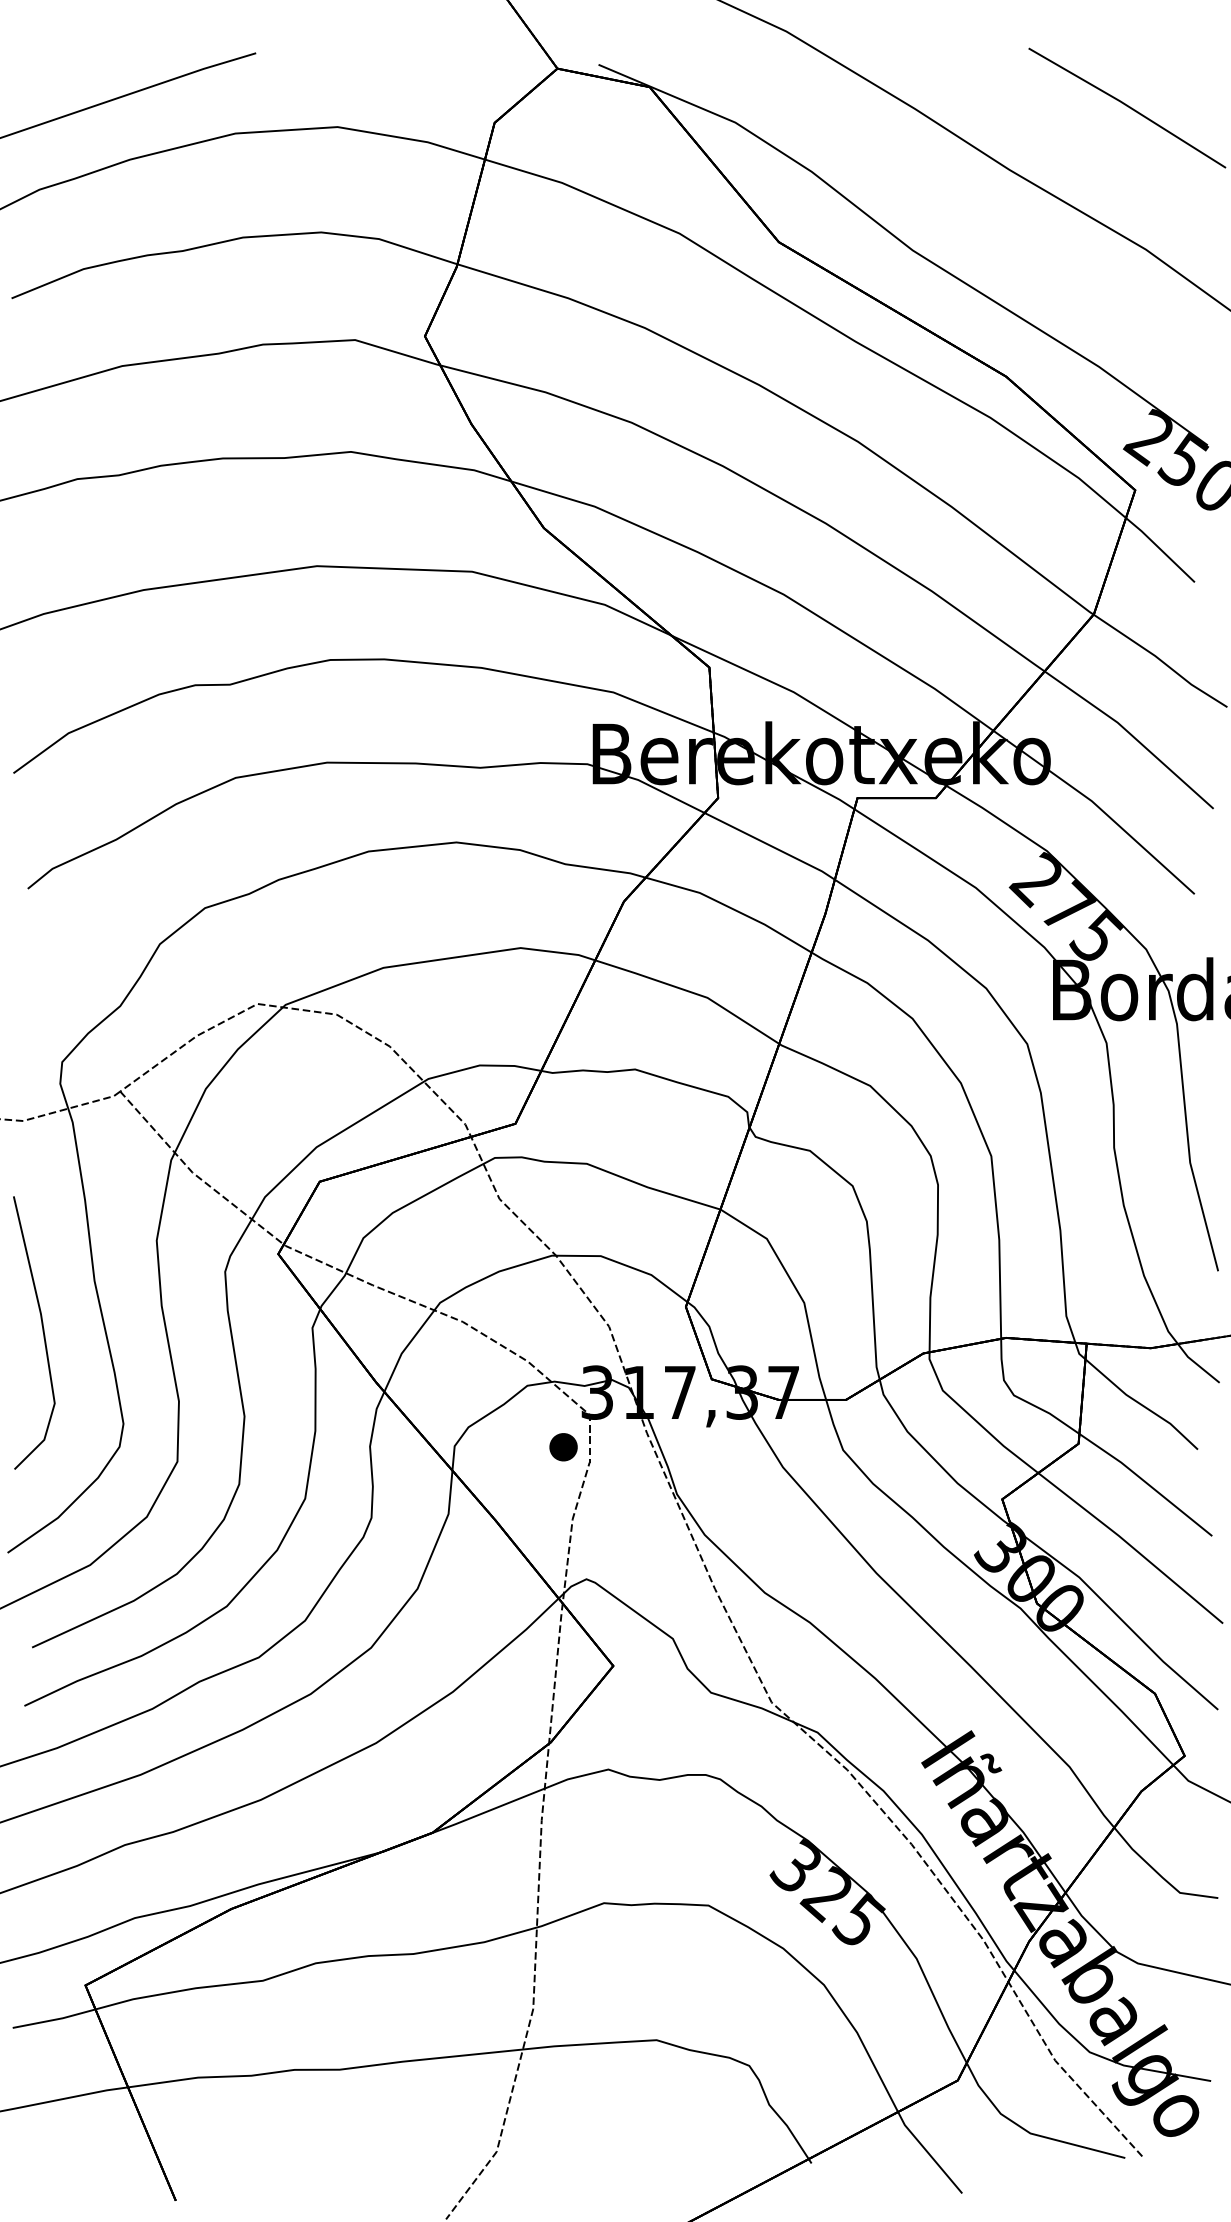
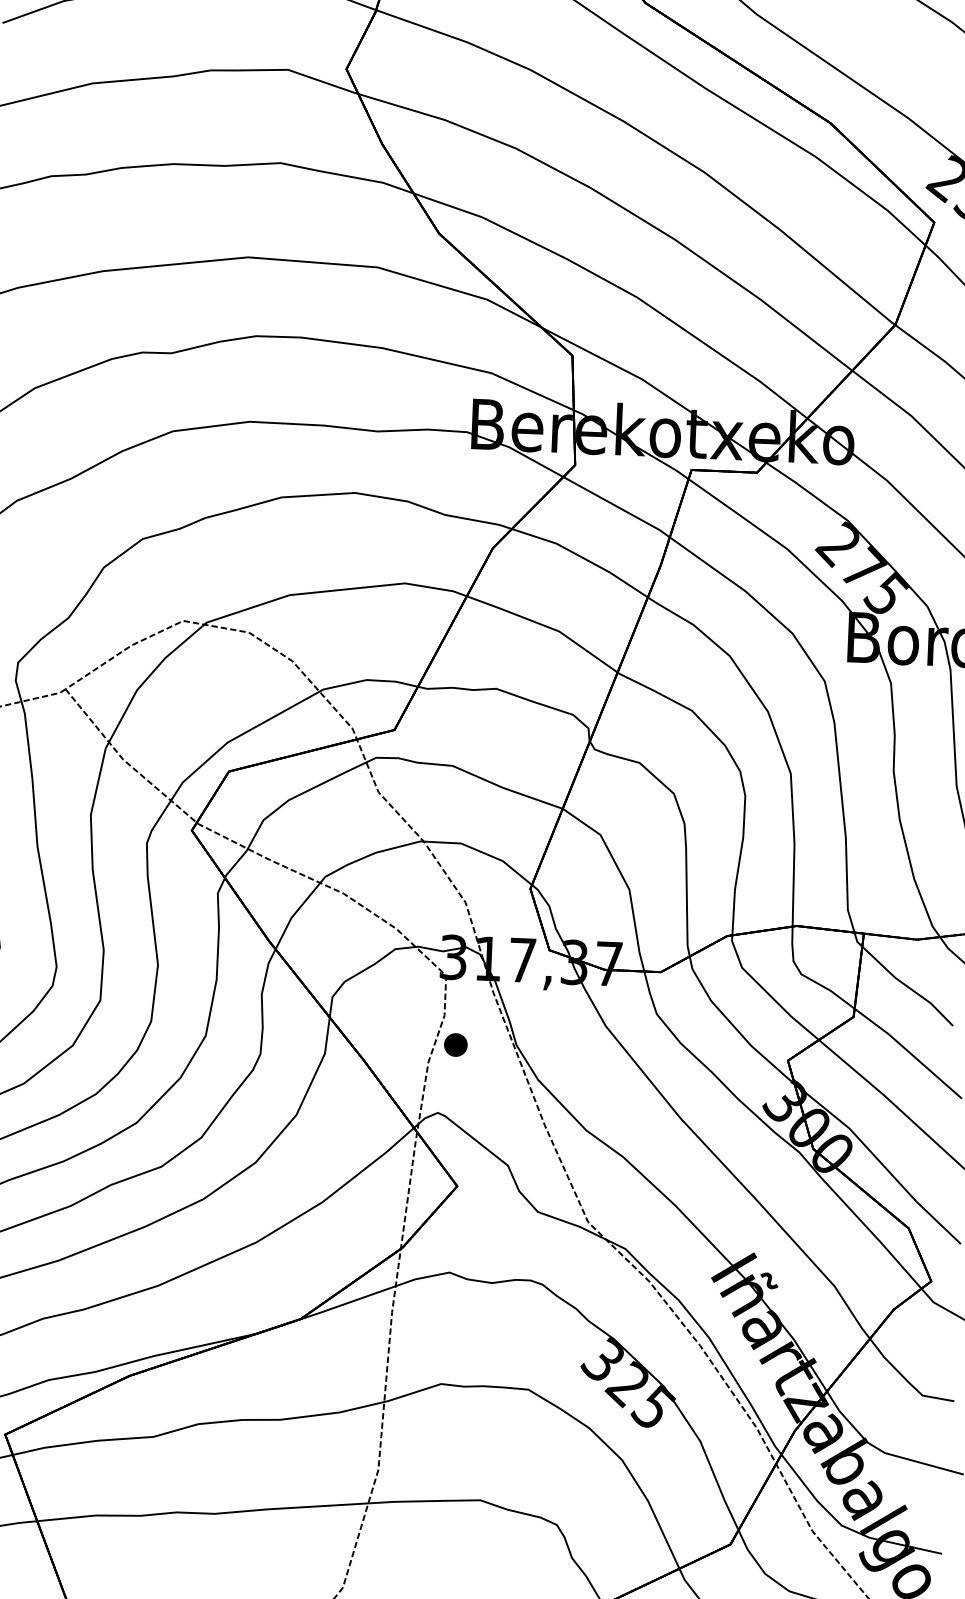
part: (563, 1447) -> (455, 1045), moved

